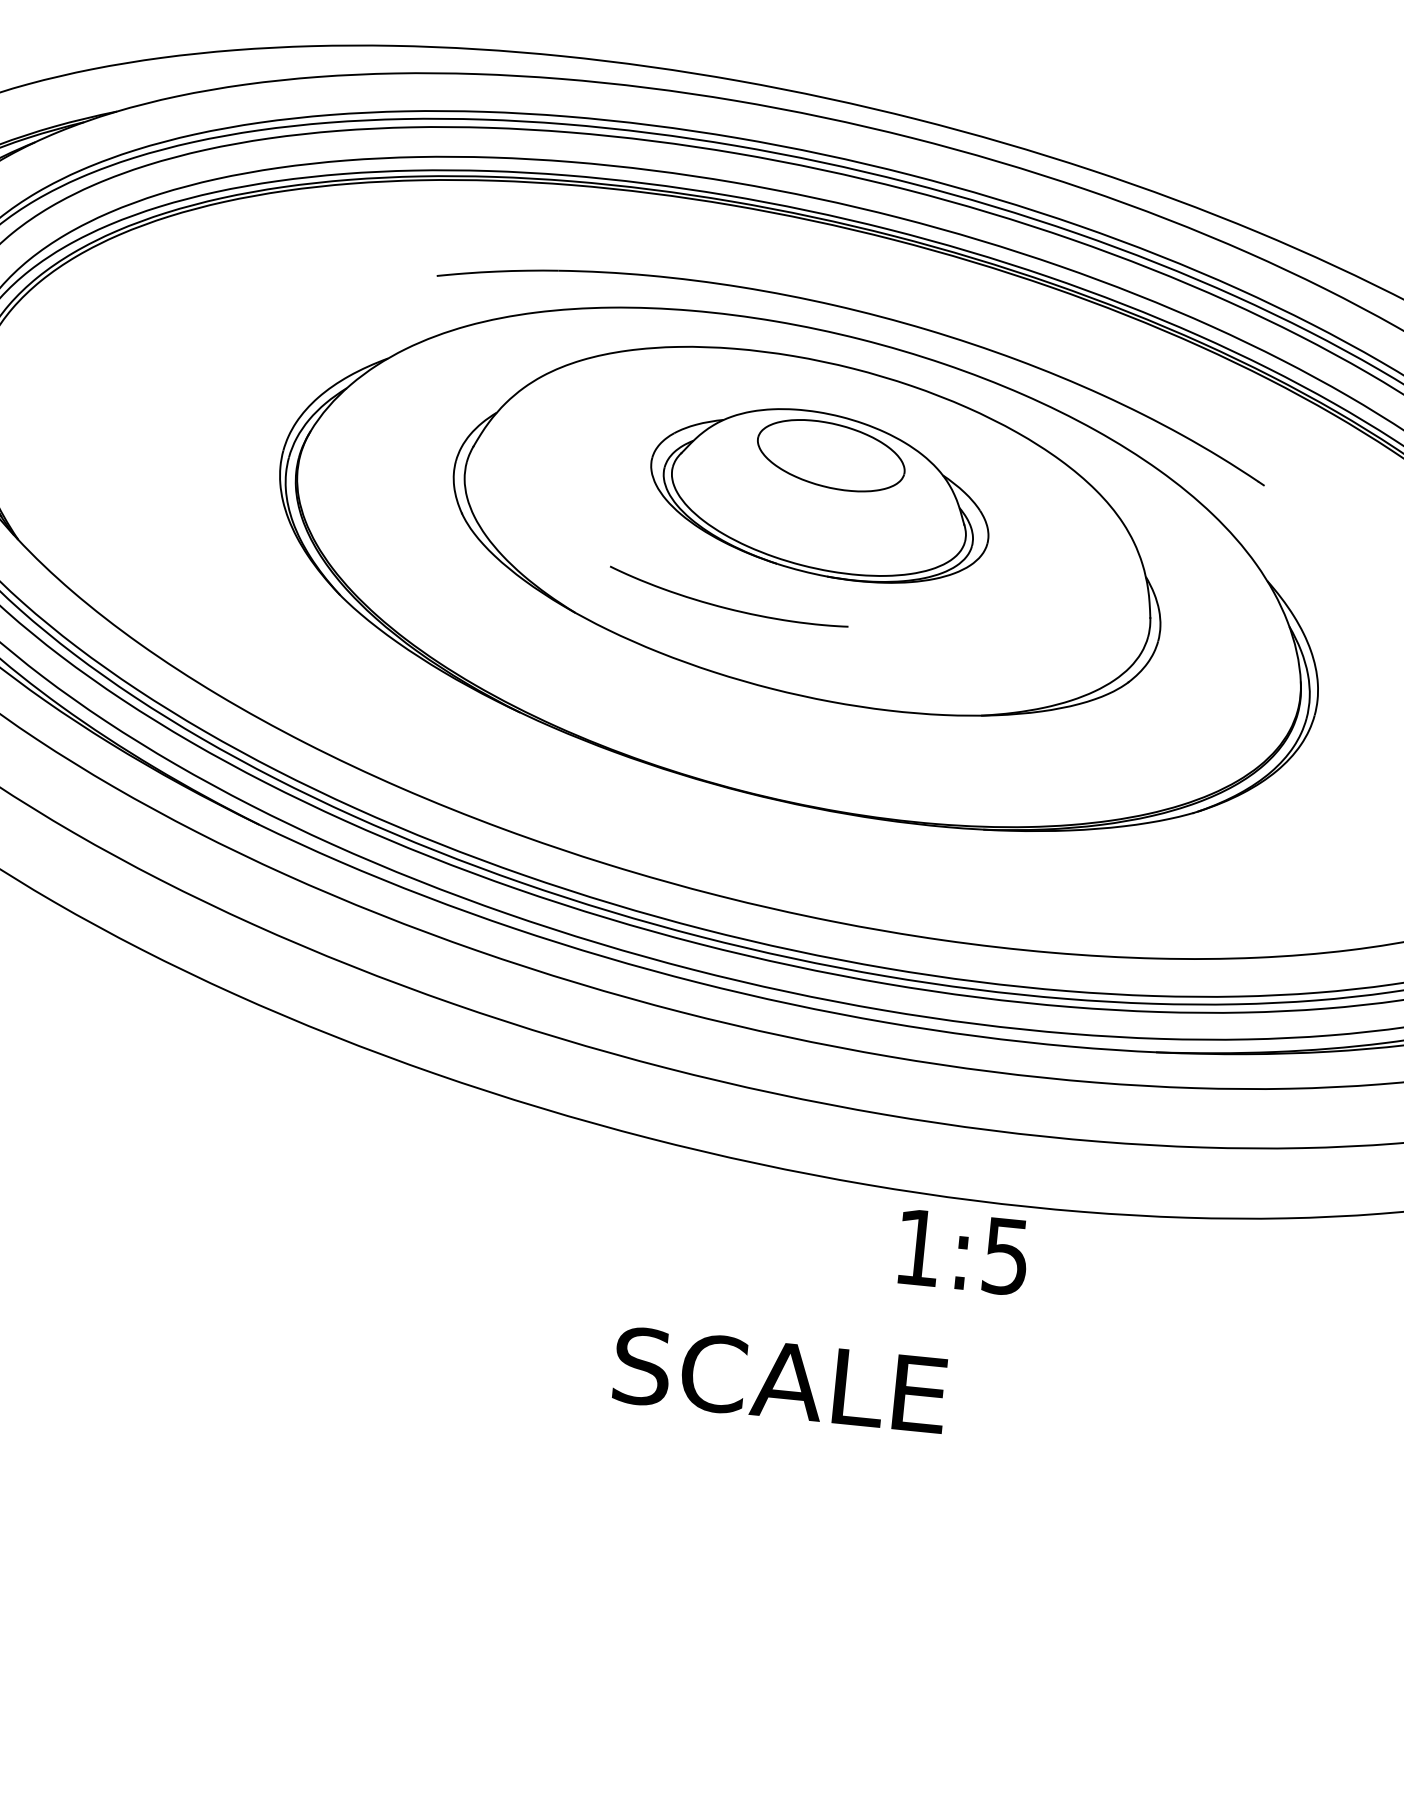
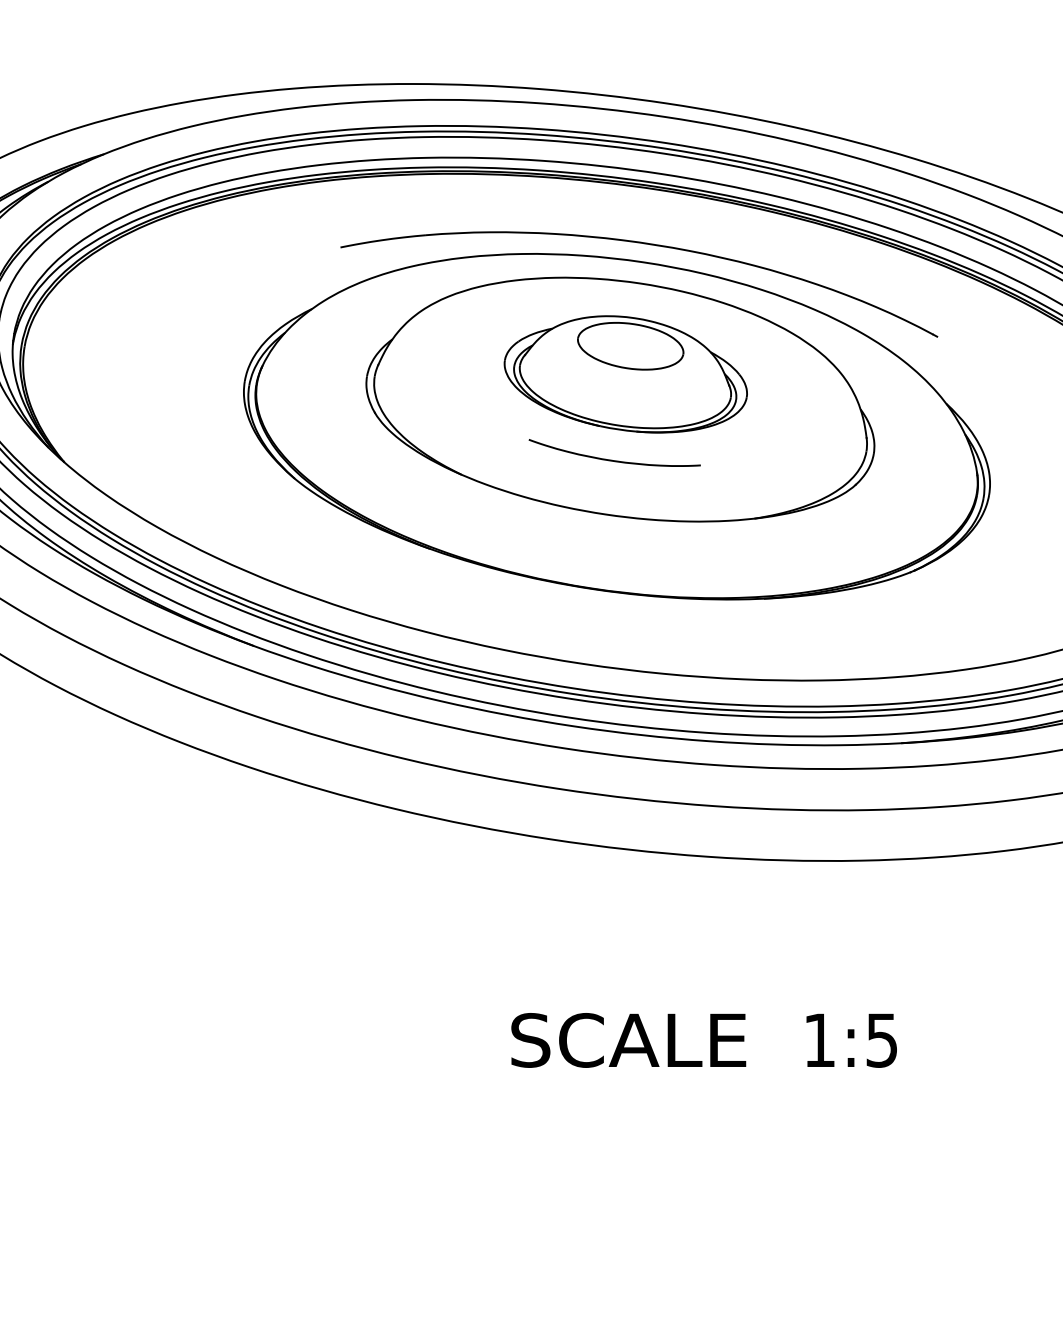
curve: (724, 606) -> (612, 459), moved
text: (963, 1252) -> (851, 1040), moved
text: (779, 1380) -> (628, 1040), moved

